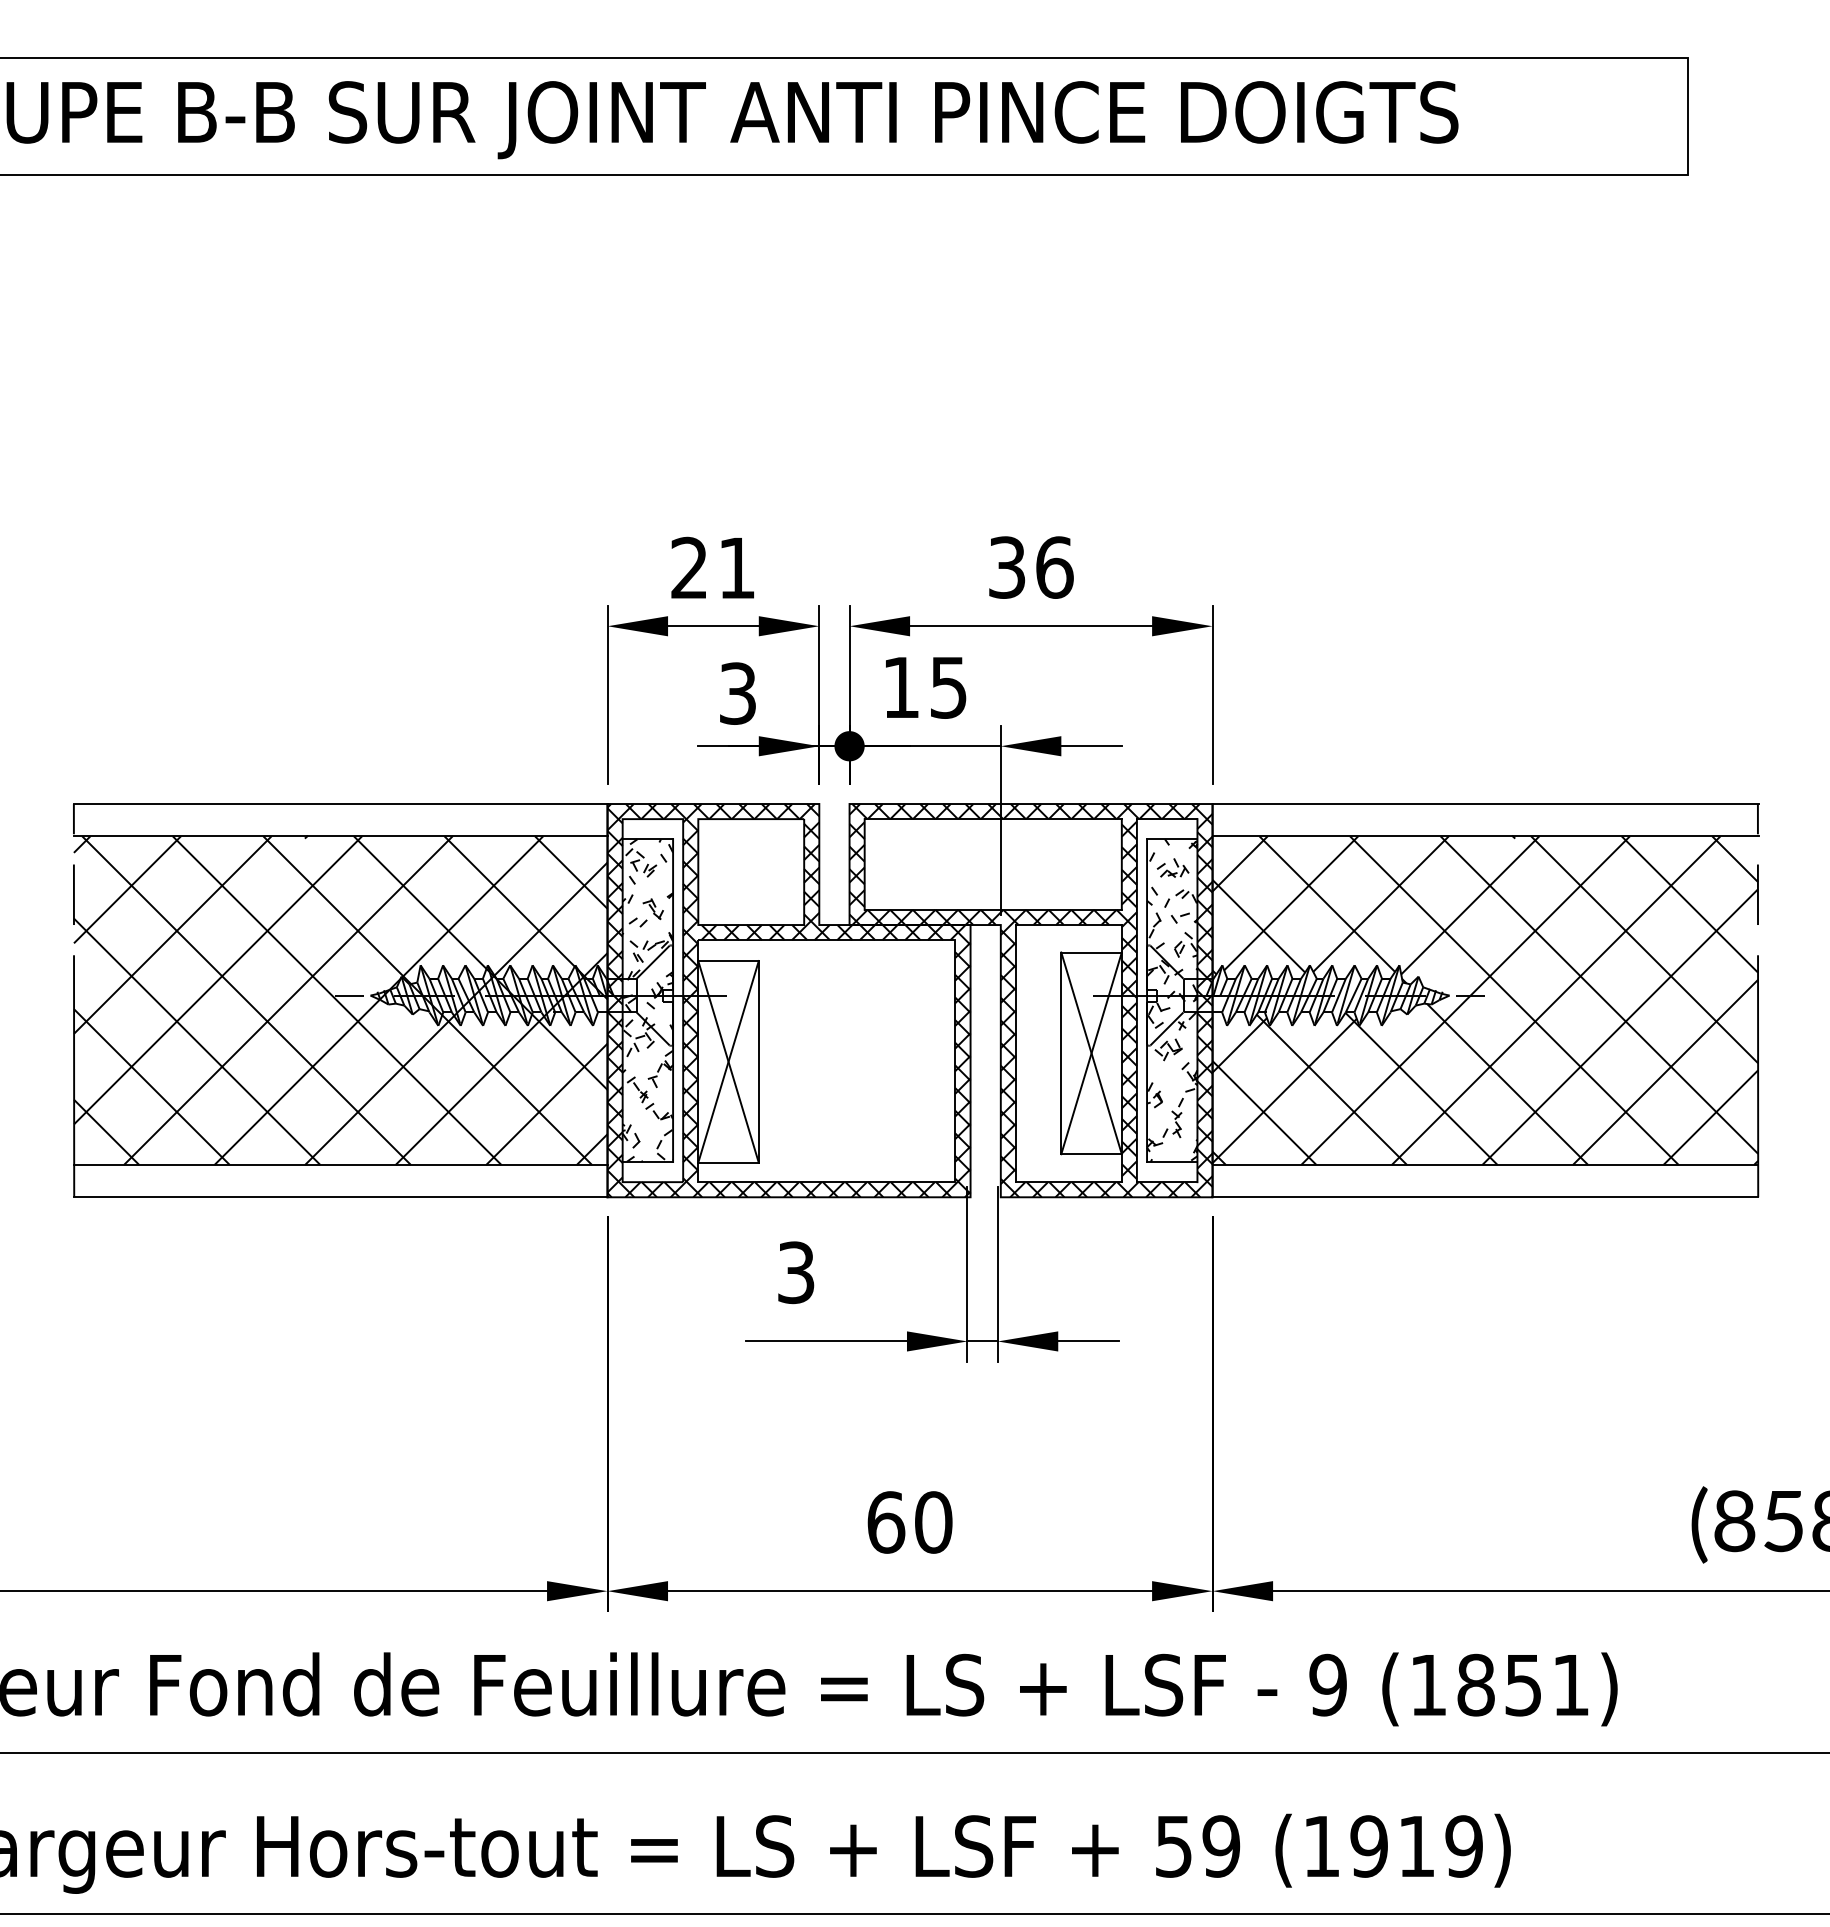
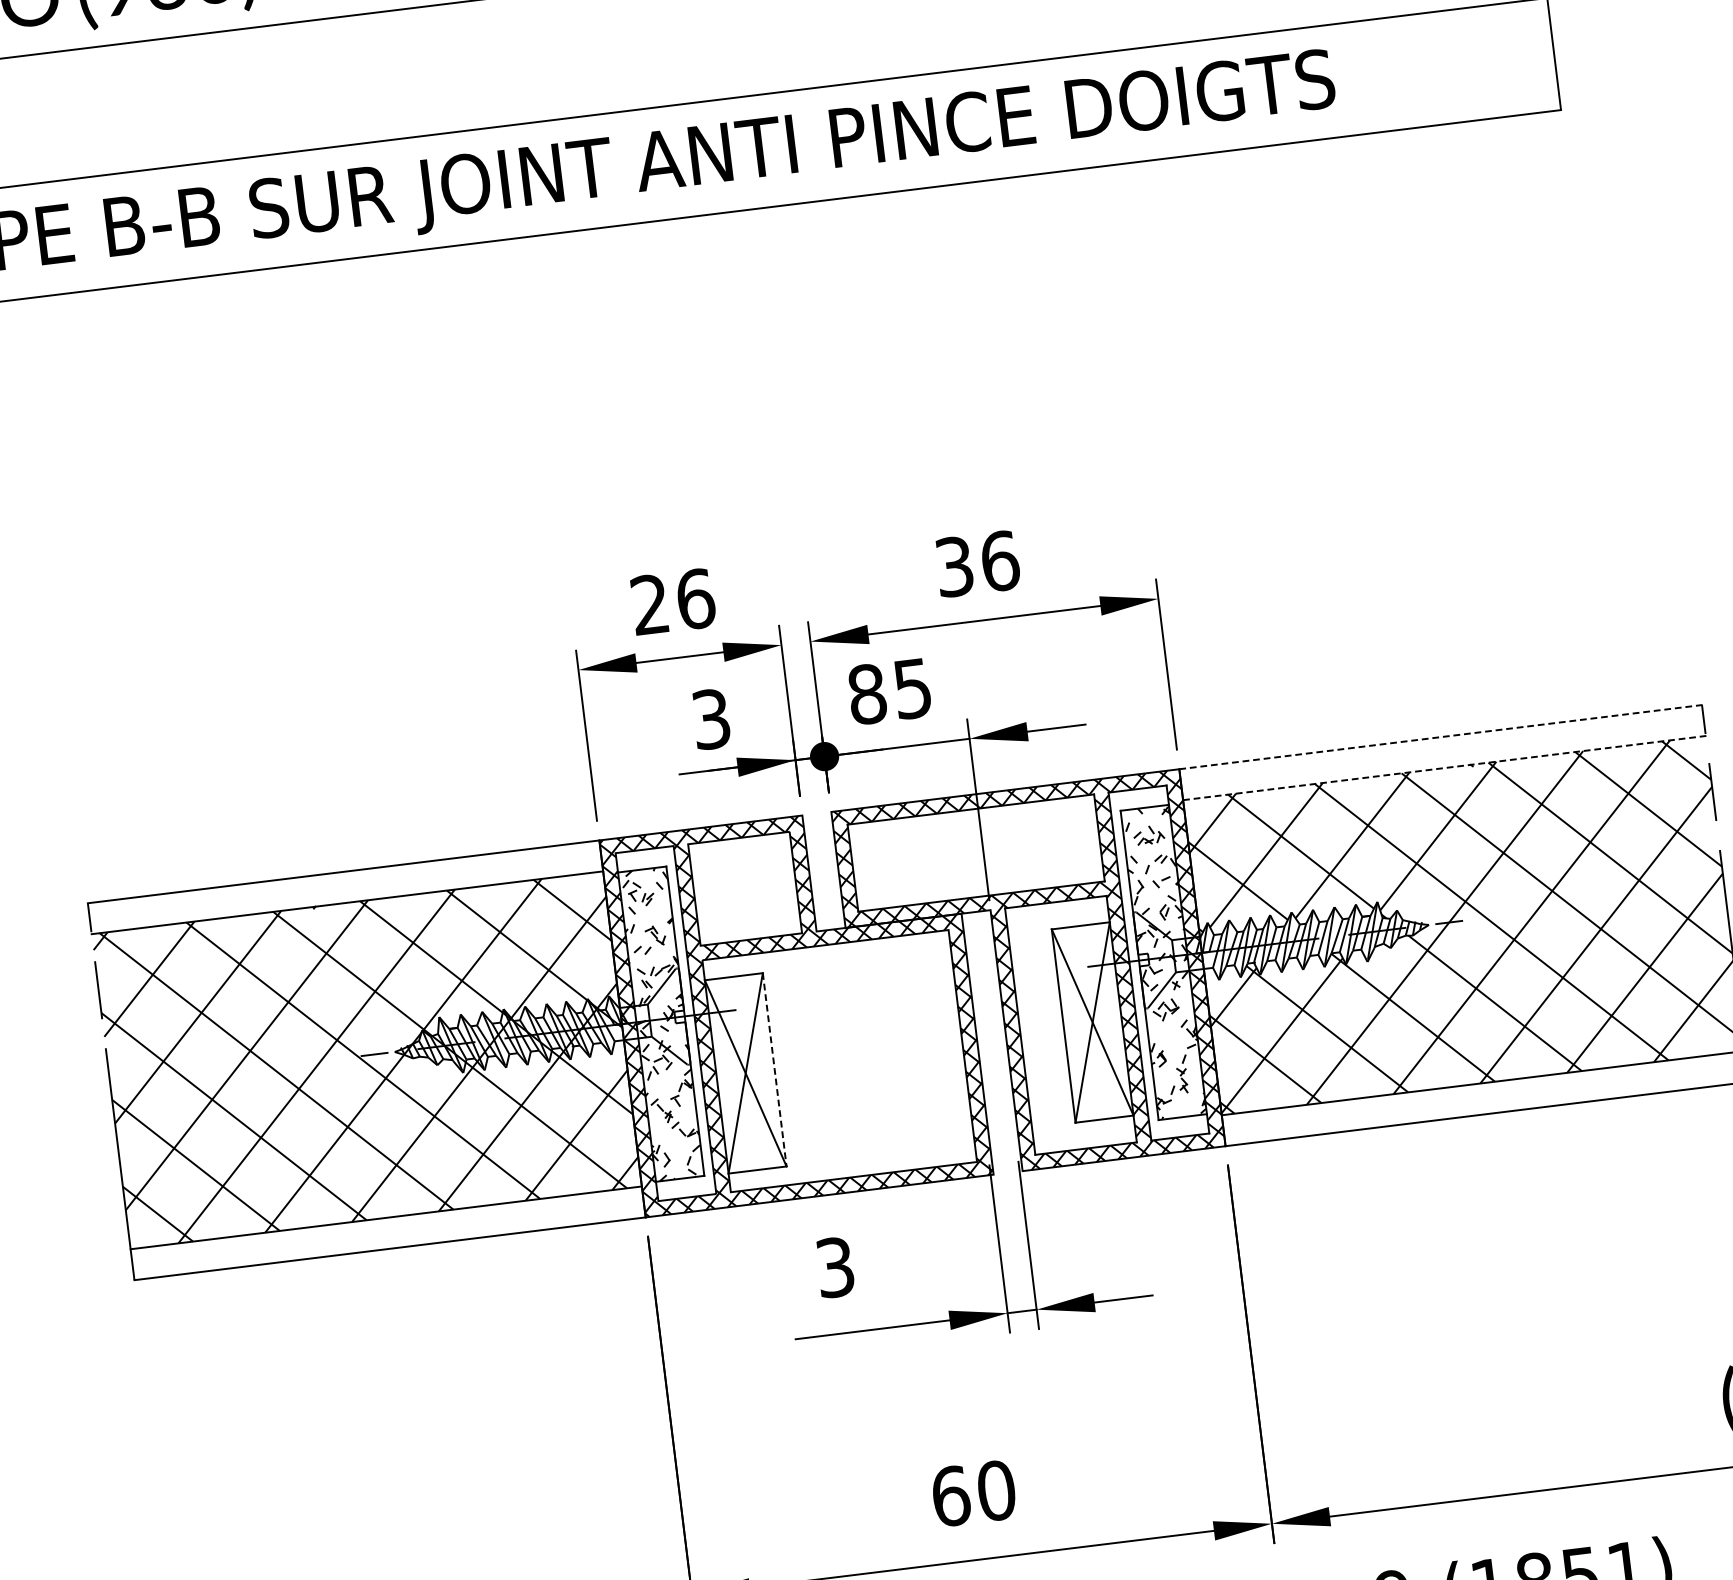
text: (737, 567) -> (696, 598), 21 -> 26
text: (901, 687) -> (867, 694), 15 -> 85
line: (1485, 804) -> (1440, 737), solid -> dashed
line: (1485, 836) -> (1444, 768), solid -> dashed
line: (758, 1061) -> (774, 1069), solid -> dashed

